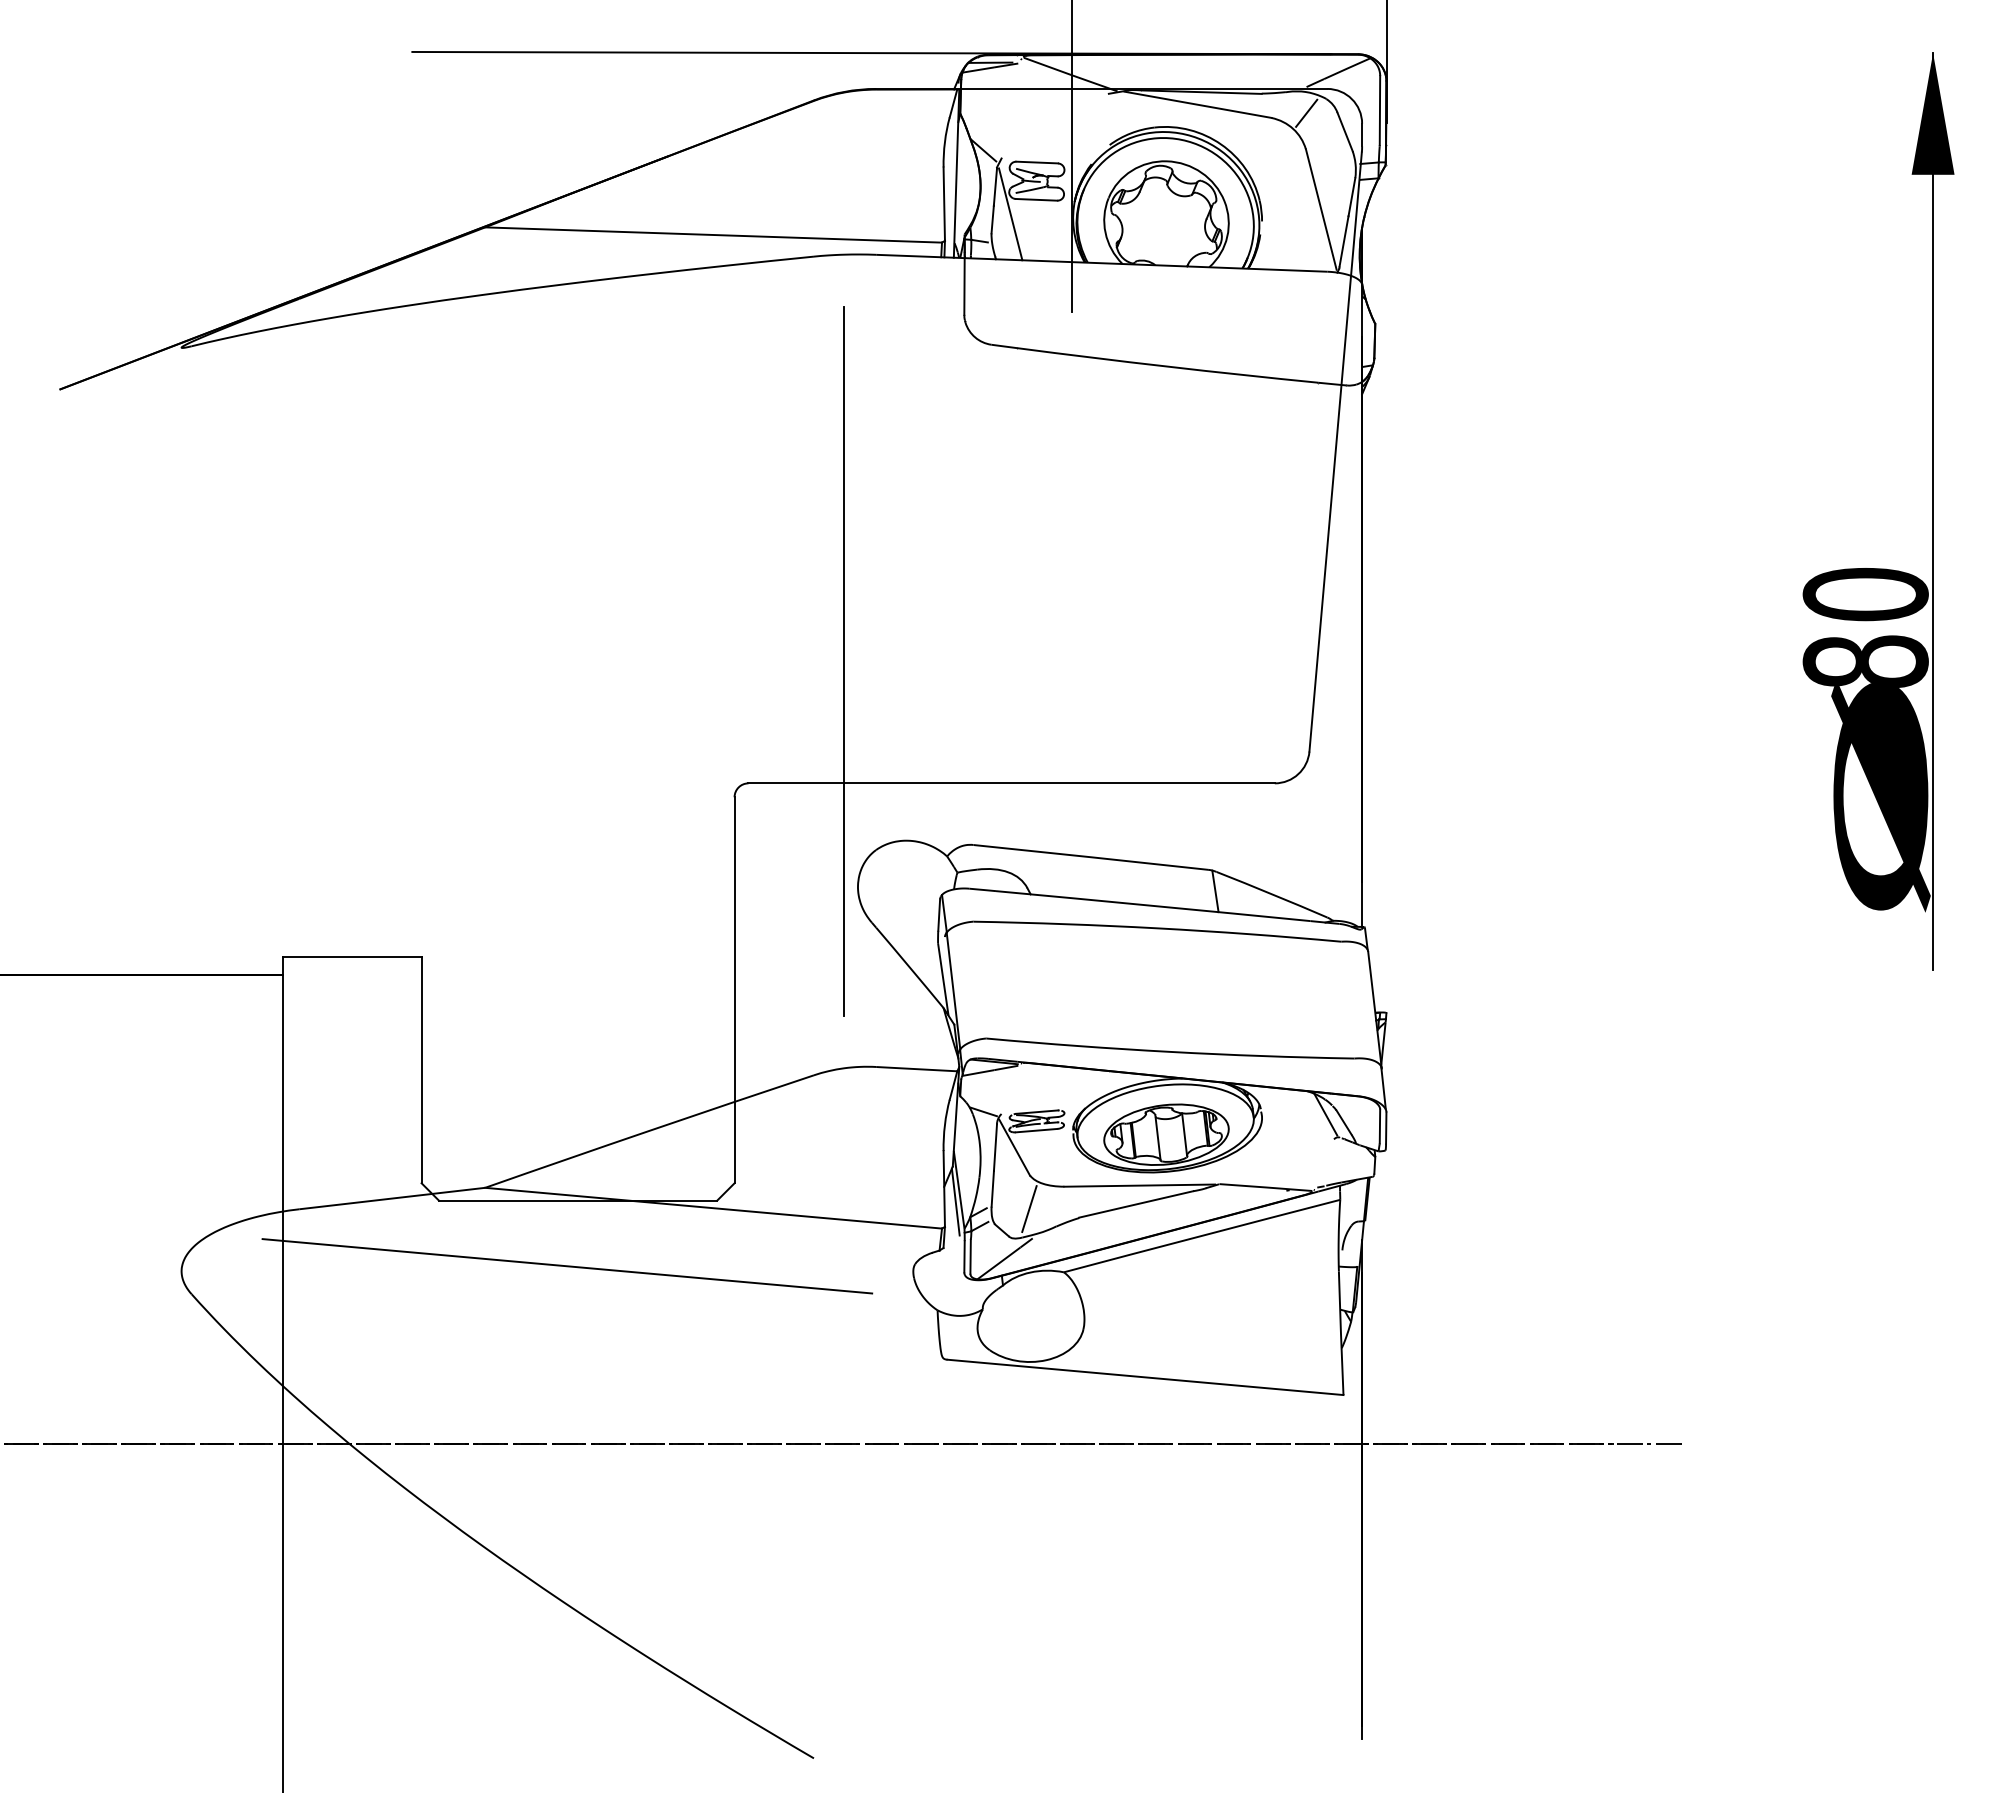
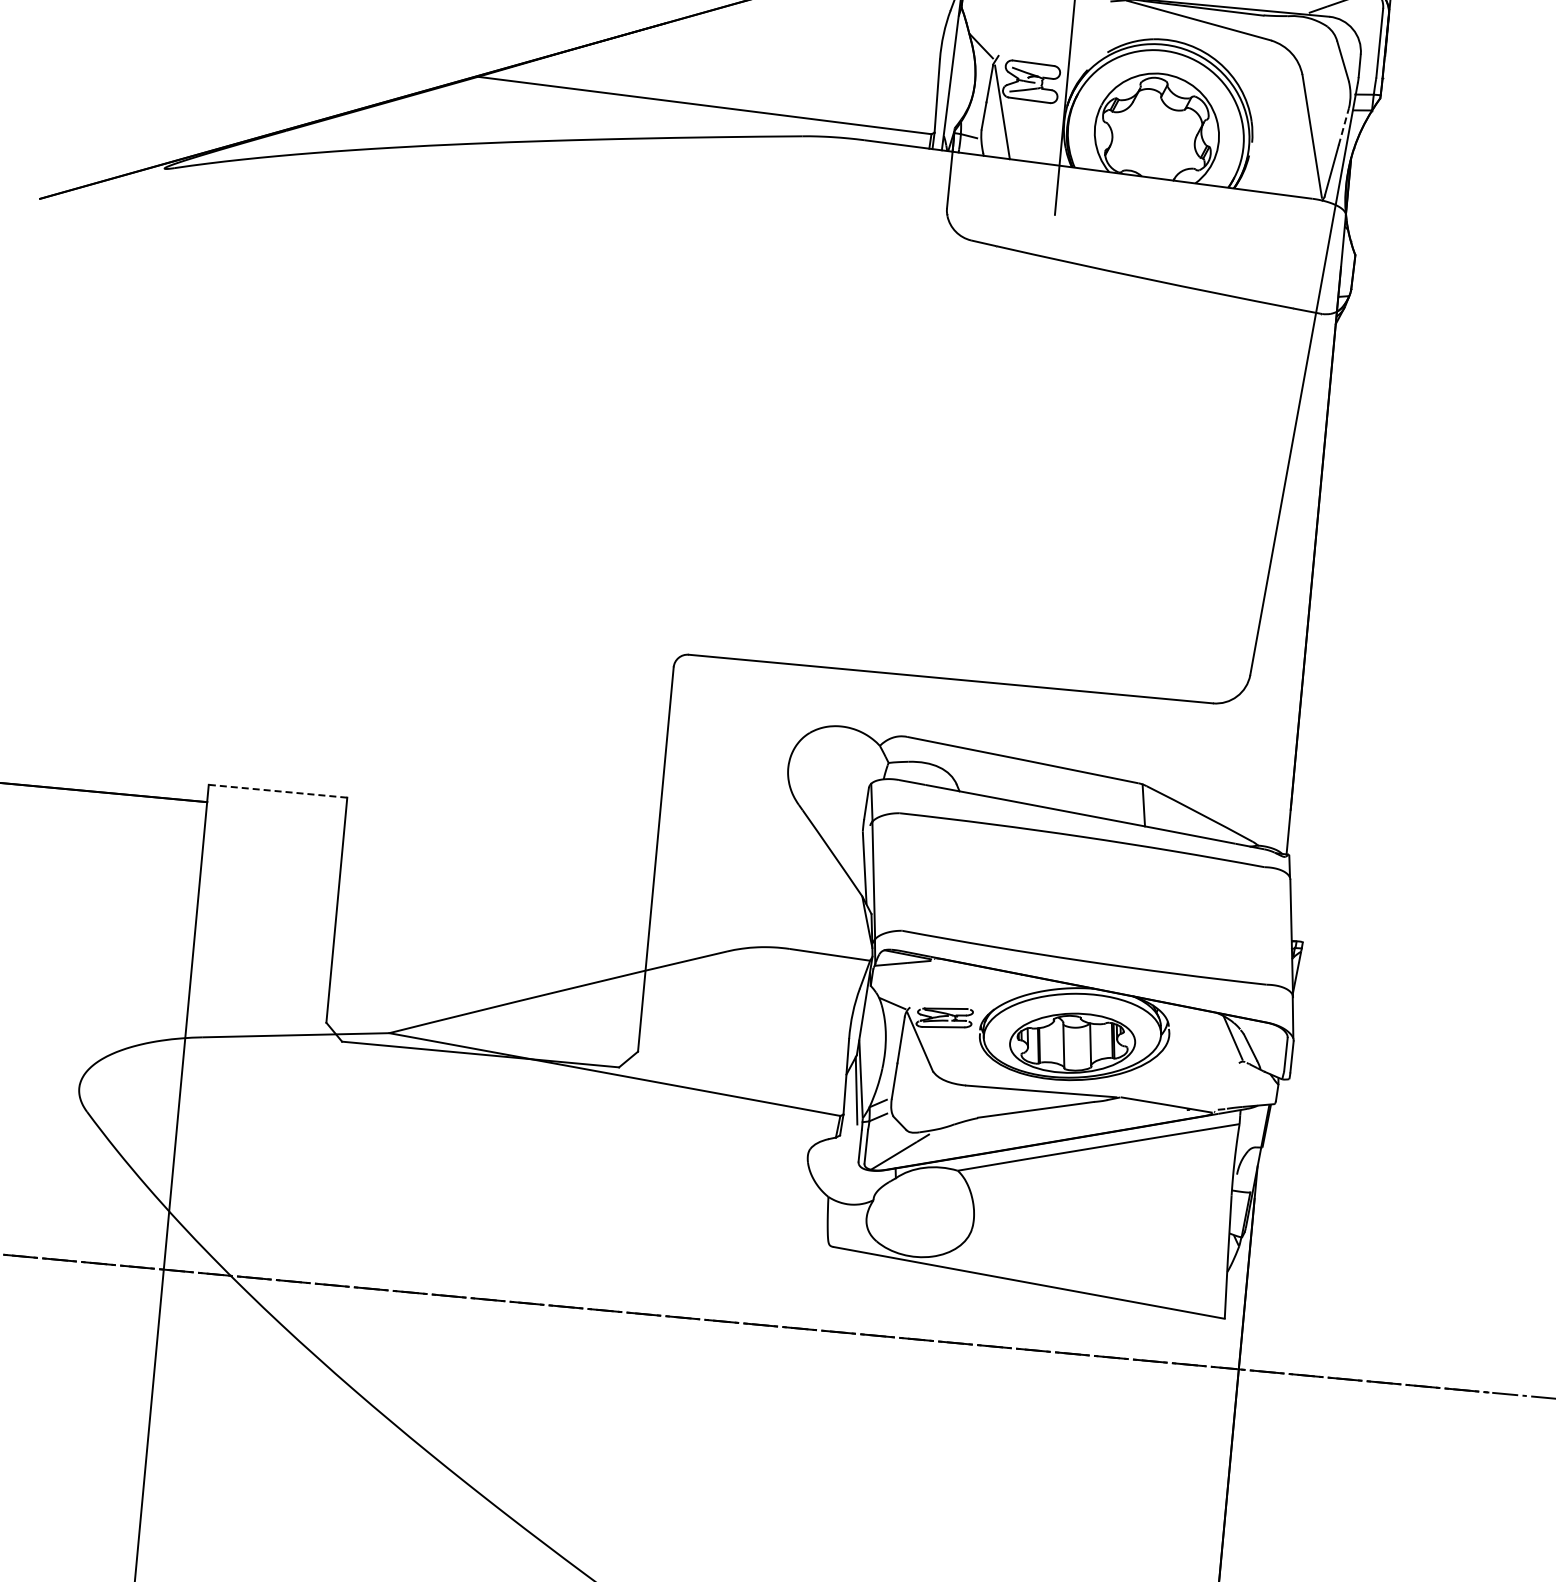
line: (1306, 112) -> (1306, 38), removed
line: (1352, 196) -> (1344, 126), solid -> dashed
line: (843, 661) -> (794, 542), removed
line: (352, 957) -> (278, 791), solid -> dashed
line: (1029, 1209) -> (929, 1105), removed
line: (567, 1266) -> (463, 1119), removed

